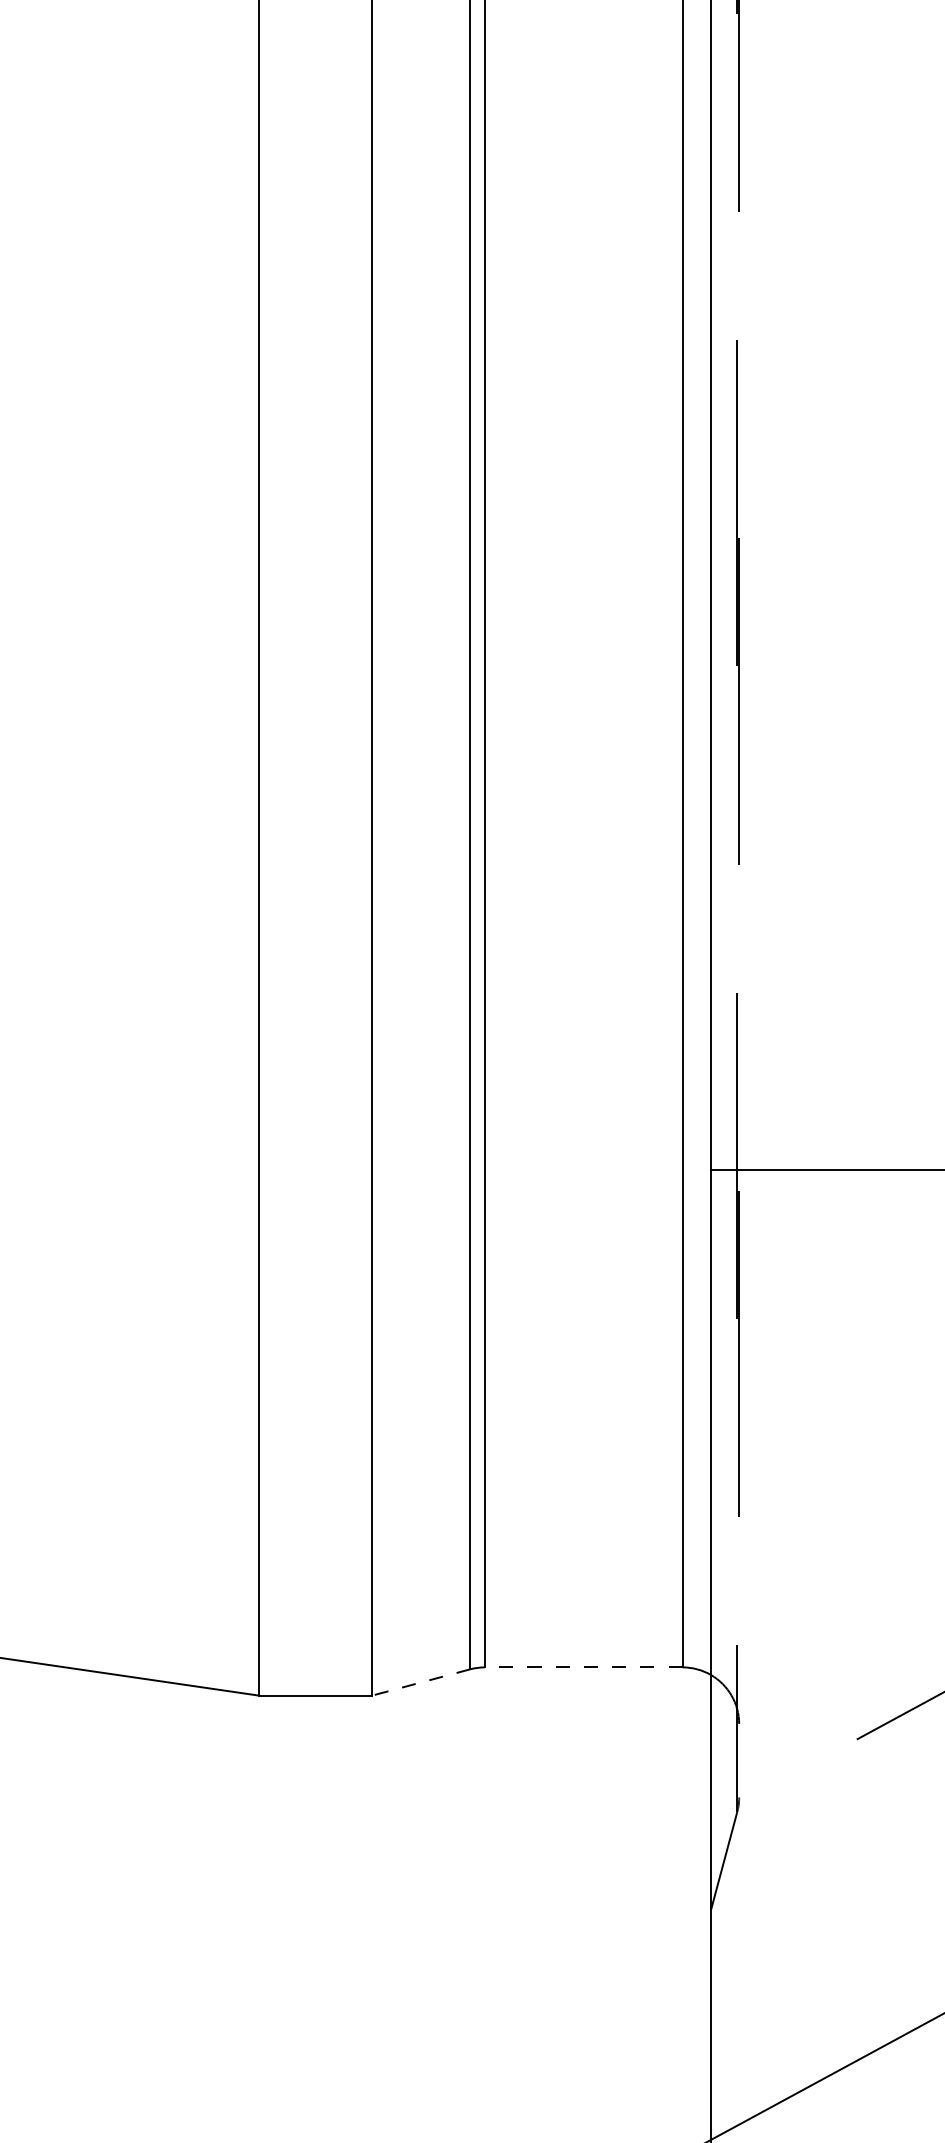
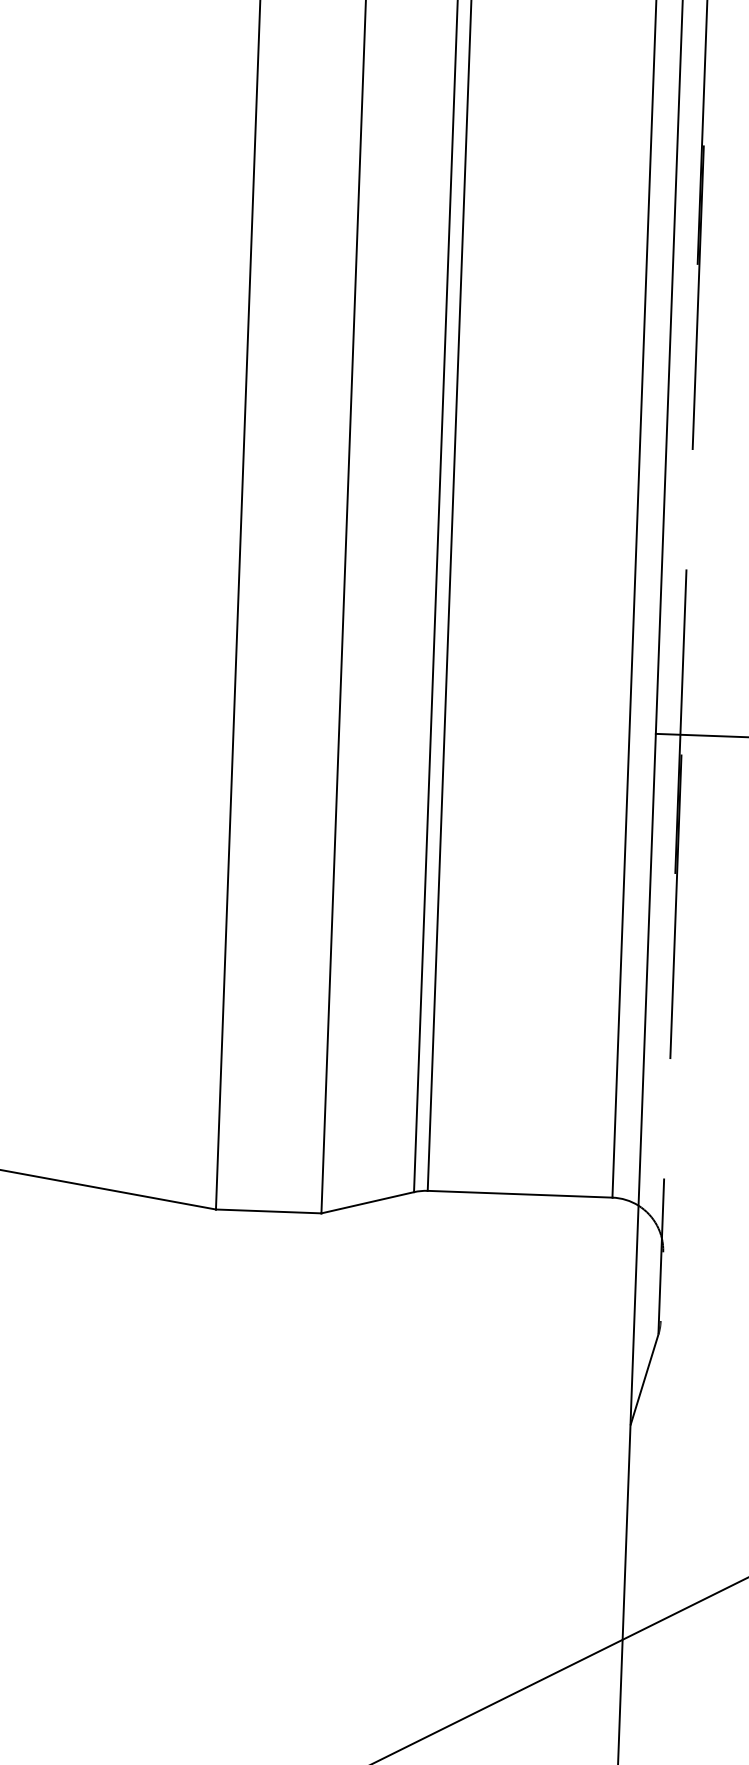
line: (583, 1667) -> (519, 1194), dashed -> solid
line: (421, 1682) -> (368, 1202), dashed -> solid

